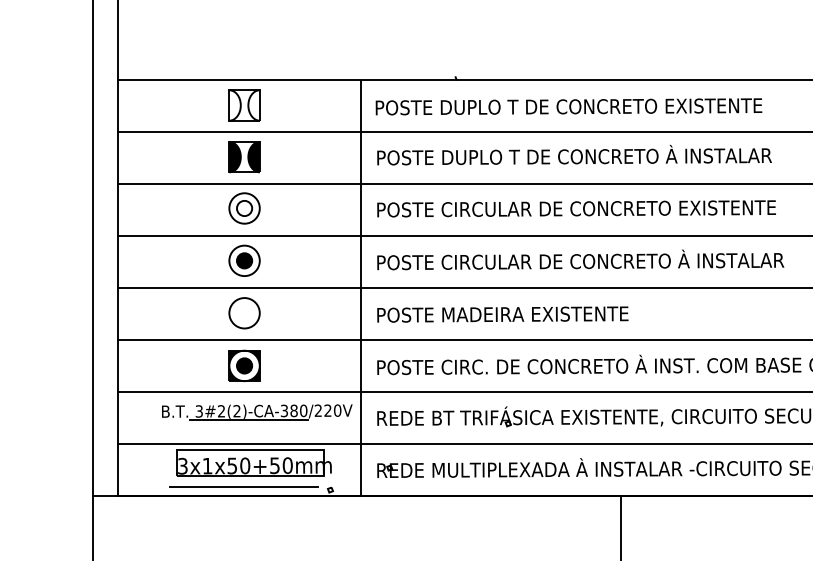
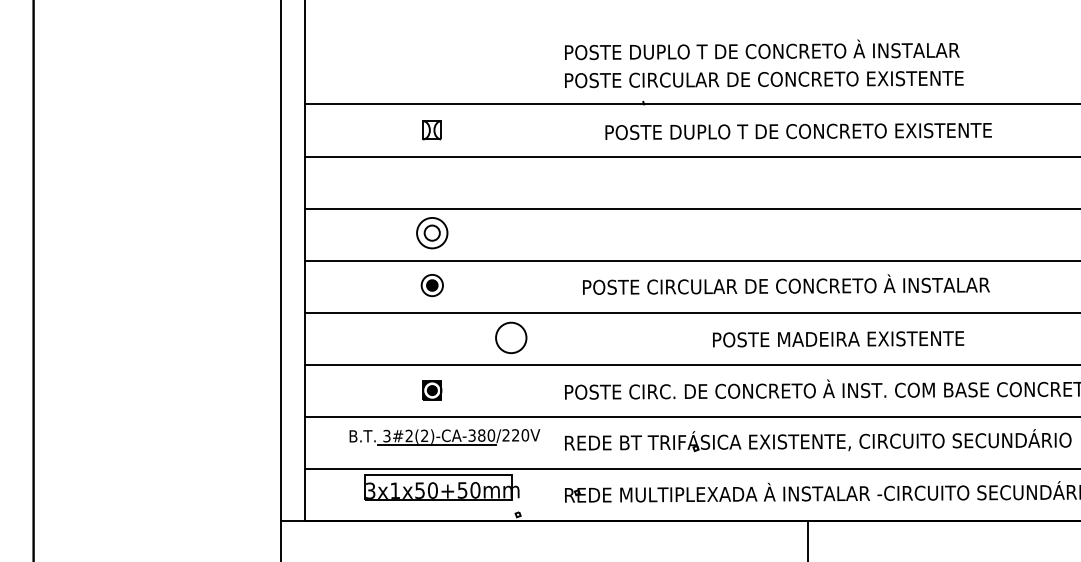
part: (243, 105) -> (431, 130), size x0.6
text: (568, 106) -> (798, 131), moved
text: (574, 154) -> (762, 49), moved
part: (243, 156) -> (431, 181), removed
text: (576, 208) -> (764, 79), moved
text: (580, 259) -> (786, 284), moved
part: (244, 260) -> (432, 285), size x0.7
line: (360, 287) -> (548, 312), removed
circle: (244, 312) -> (511, 337), moved
text: (502, 314) -> (838, 339), moved
part: (244, 365) -> (432, 390), size x0.6
line: (243, 486) -> (431, 511), removed

